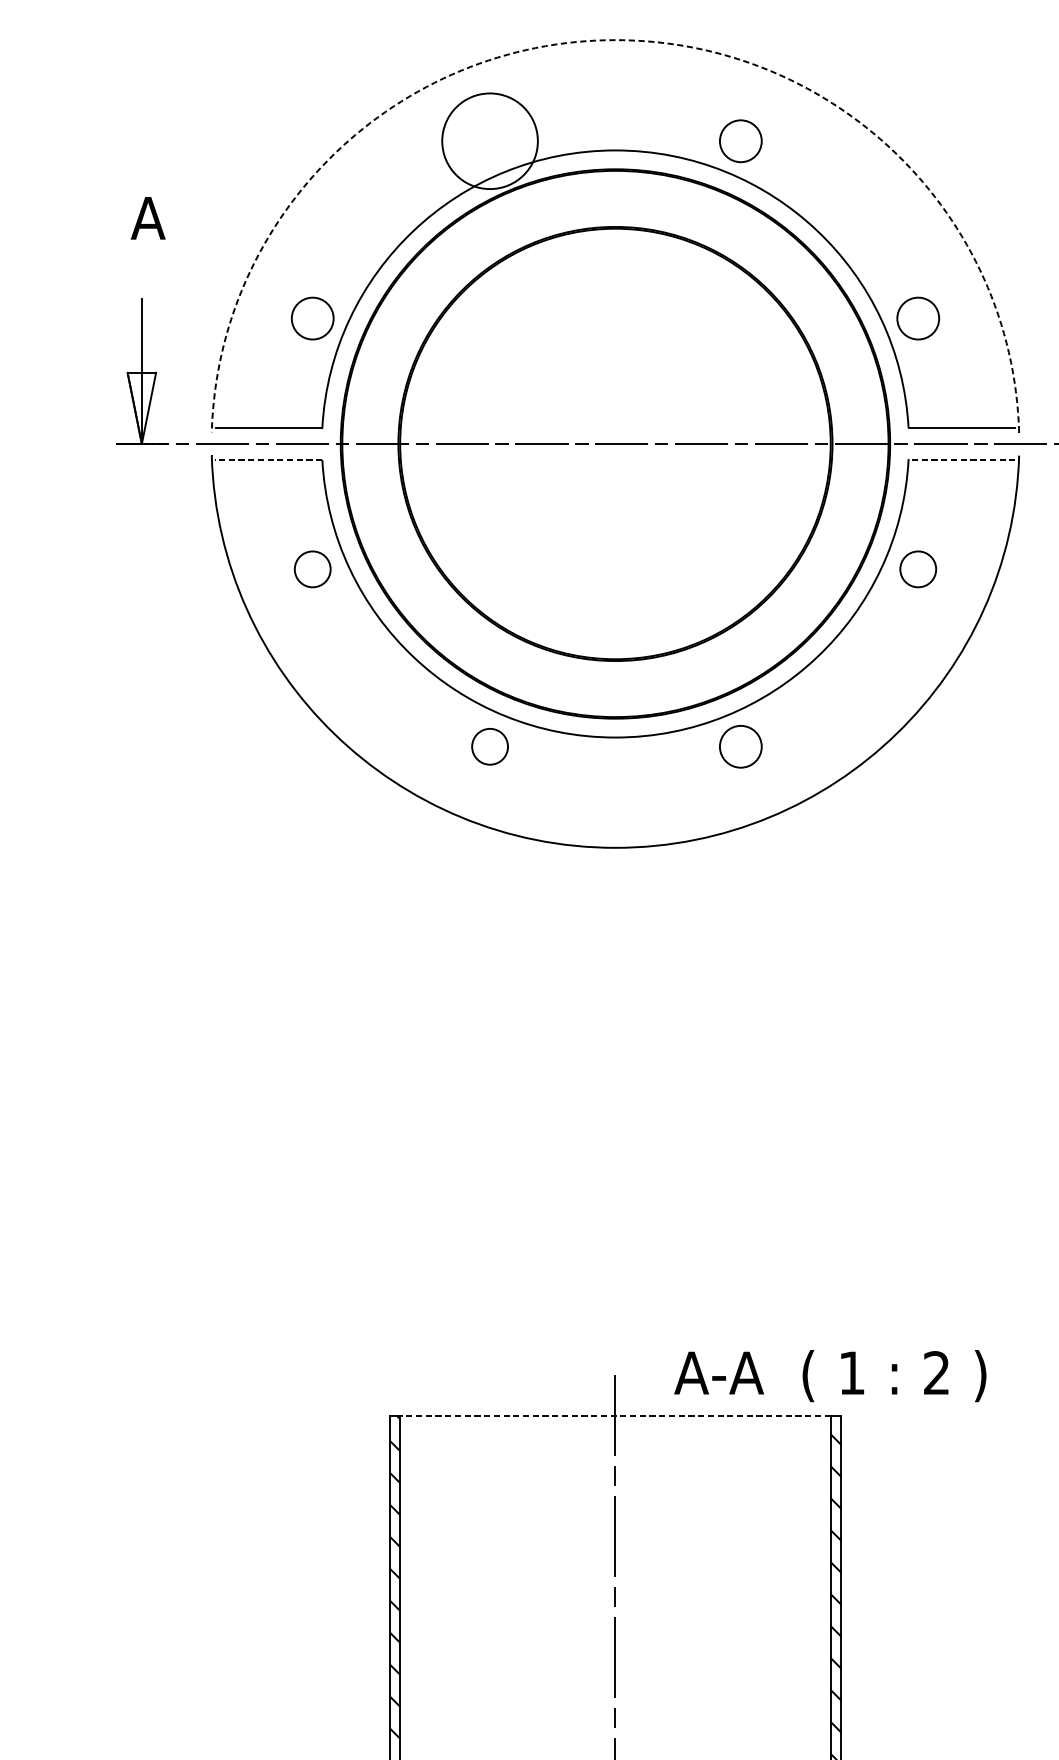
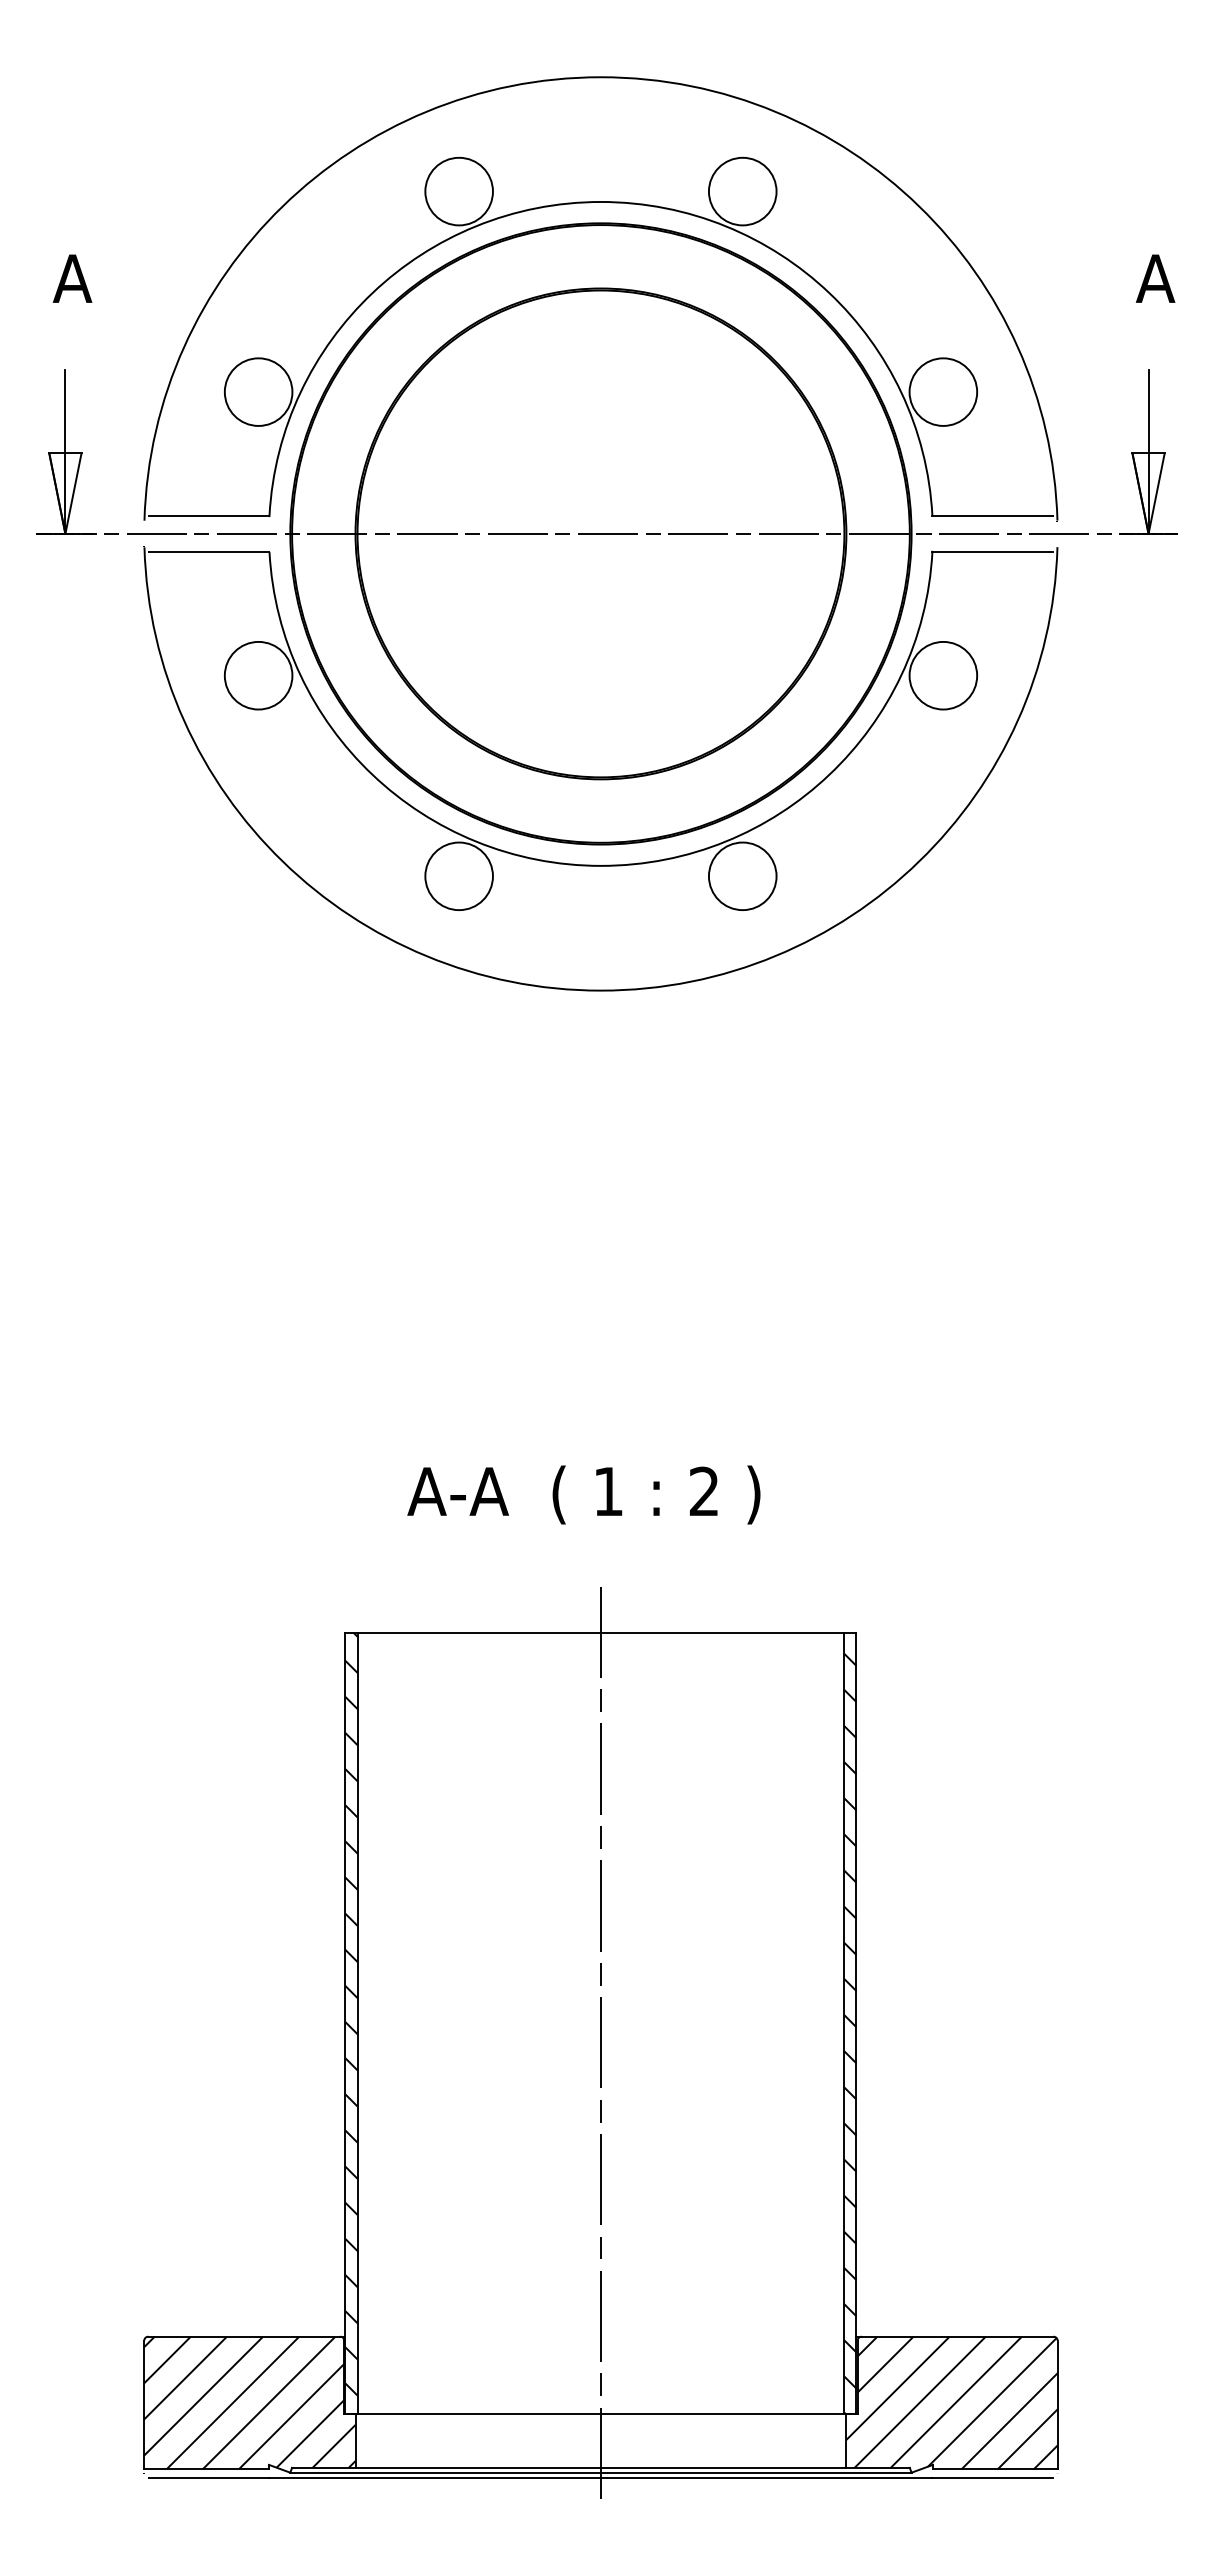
arc: (615, 40) -> (600, 77), dashed -> solid
circle: (489, 141) -> (458, 191), size x0.62
circle: (740, 141) -> (742, 191), size x1.43
circle: (312, 318) -> (258, 391), size x1.43
circle: (918, 318) -> (943, 391), size x1.43
line: (268, 459) -> (208, 551), dashed -> solid
line: (961, 459) -> (992, 551), dashed -> solid
circle: (312, 569) -> (258, 675), size x1.67
circle: (918, 569) -> (943, 675), size x1.67
circle: (489, 746) -> (458, 876), size x1.67
circle: (740, 746) -> (742, 876), size x1.43
text: (829, 1375) -> (583, 1494), moved
line: (615, 1415) -> (600, 1632), dashed -> solid

